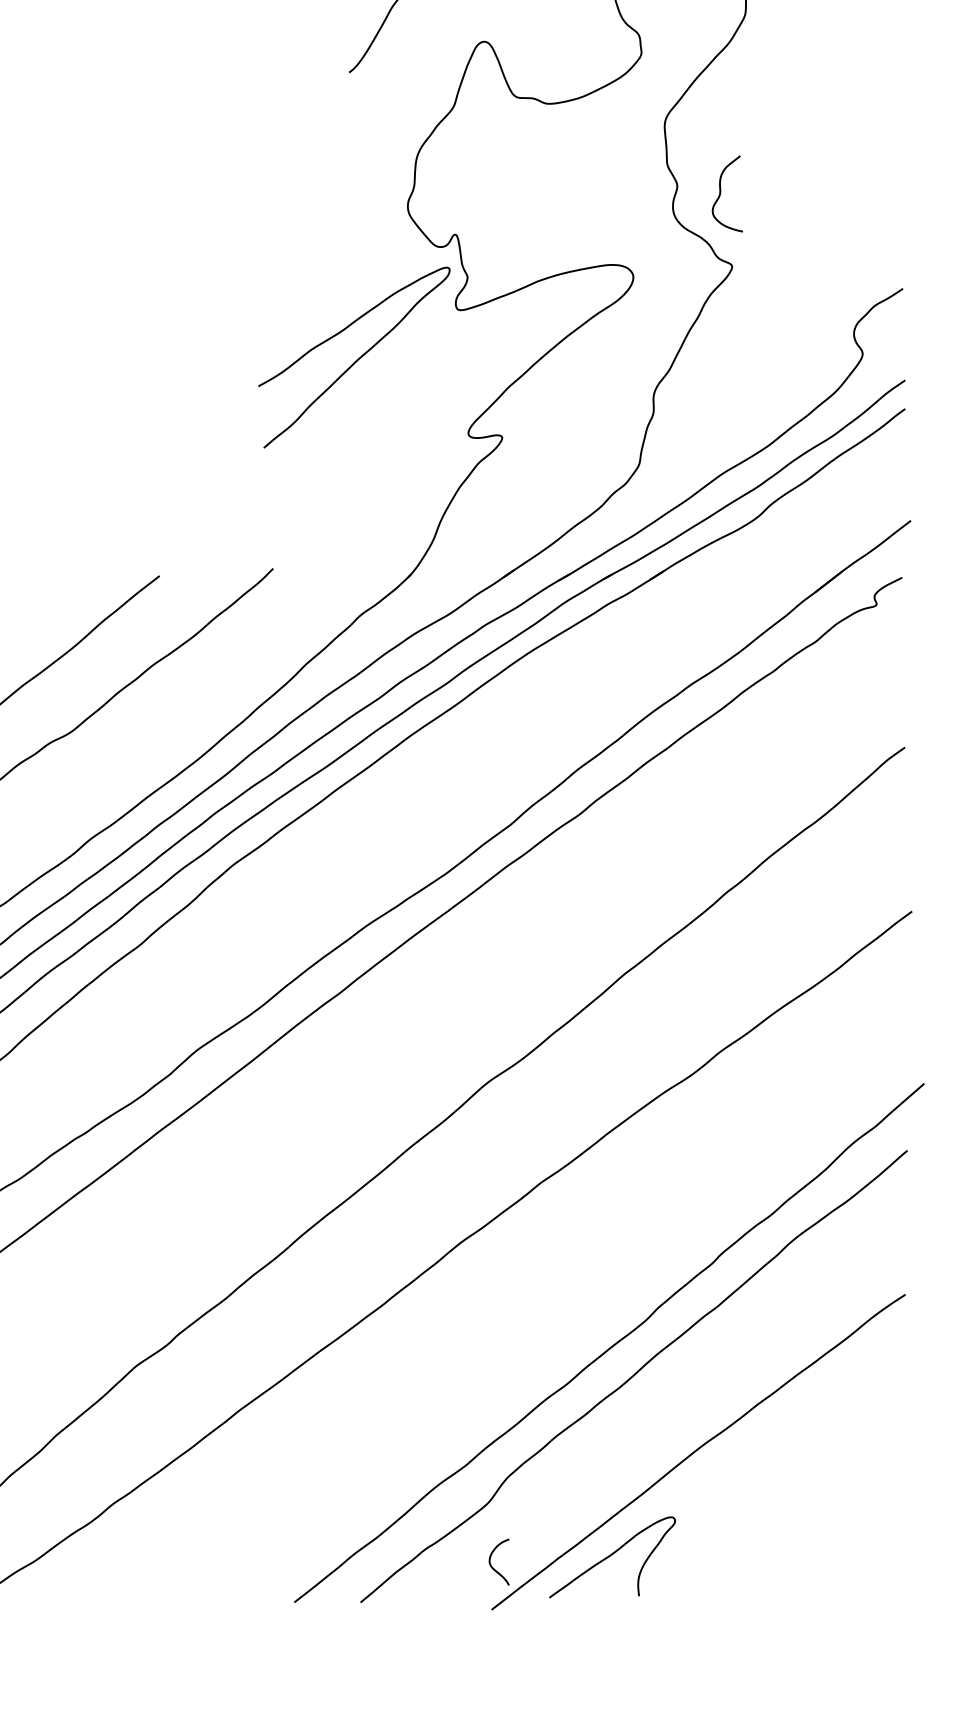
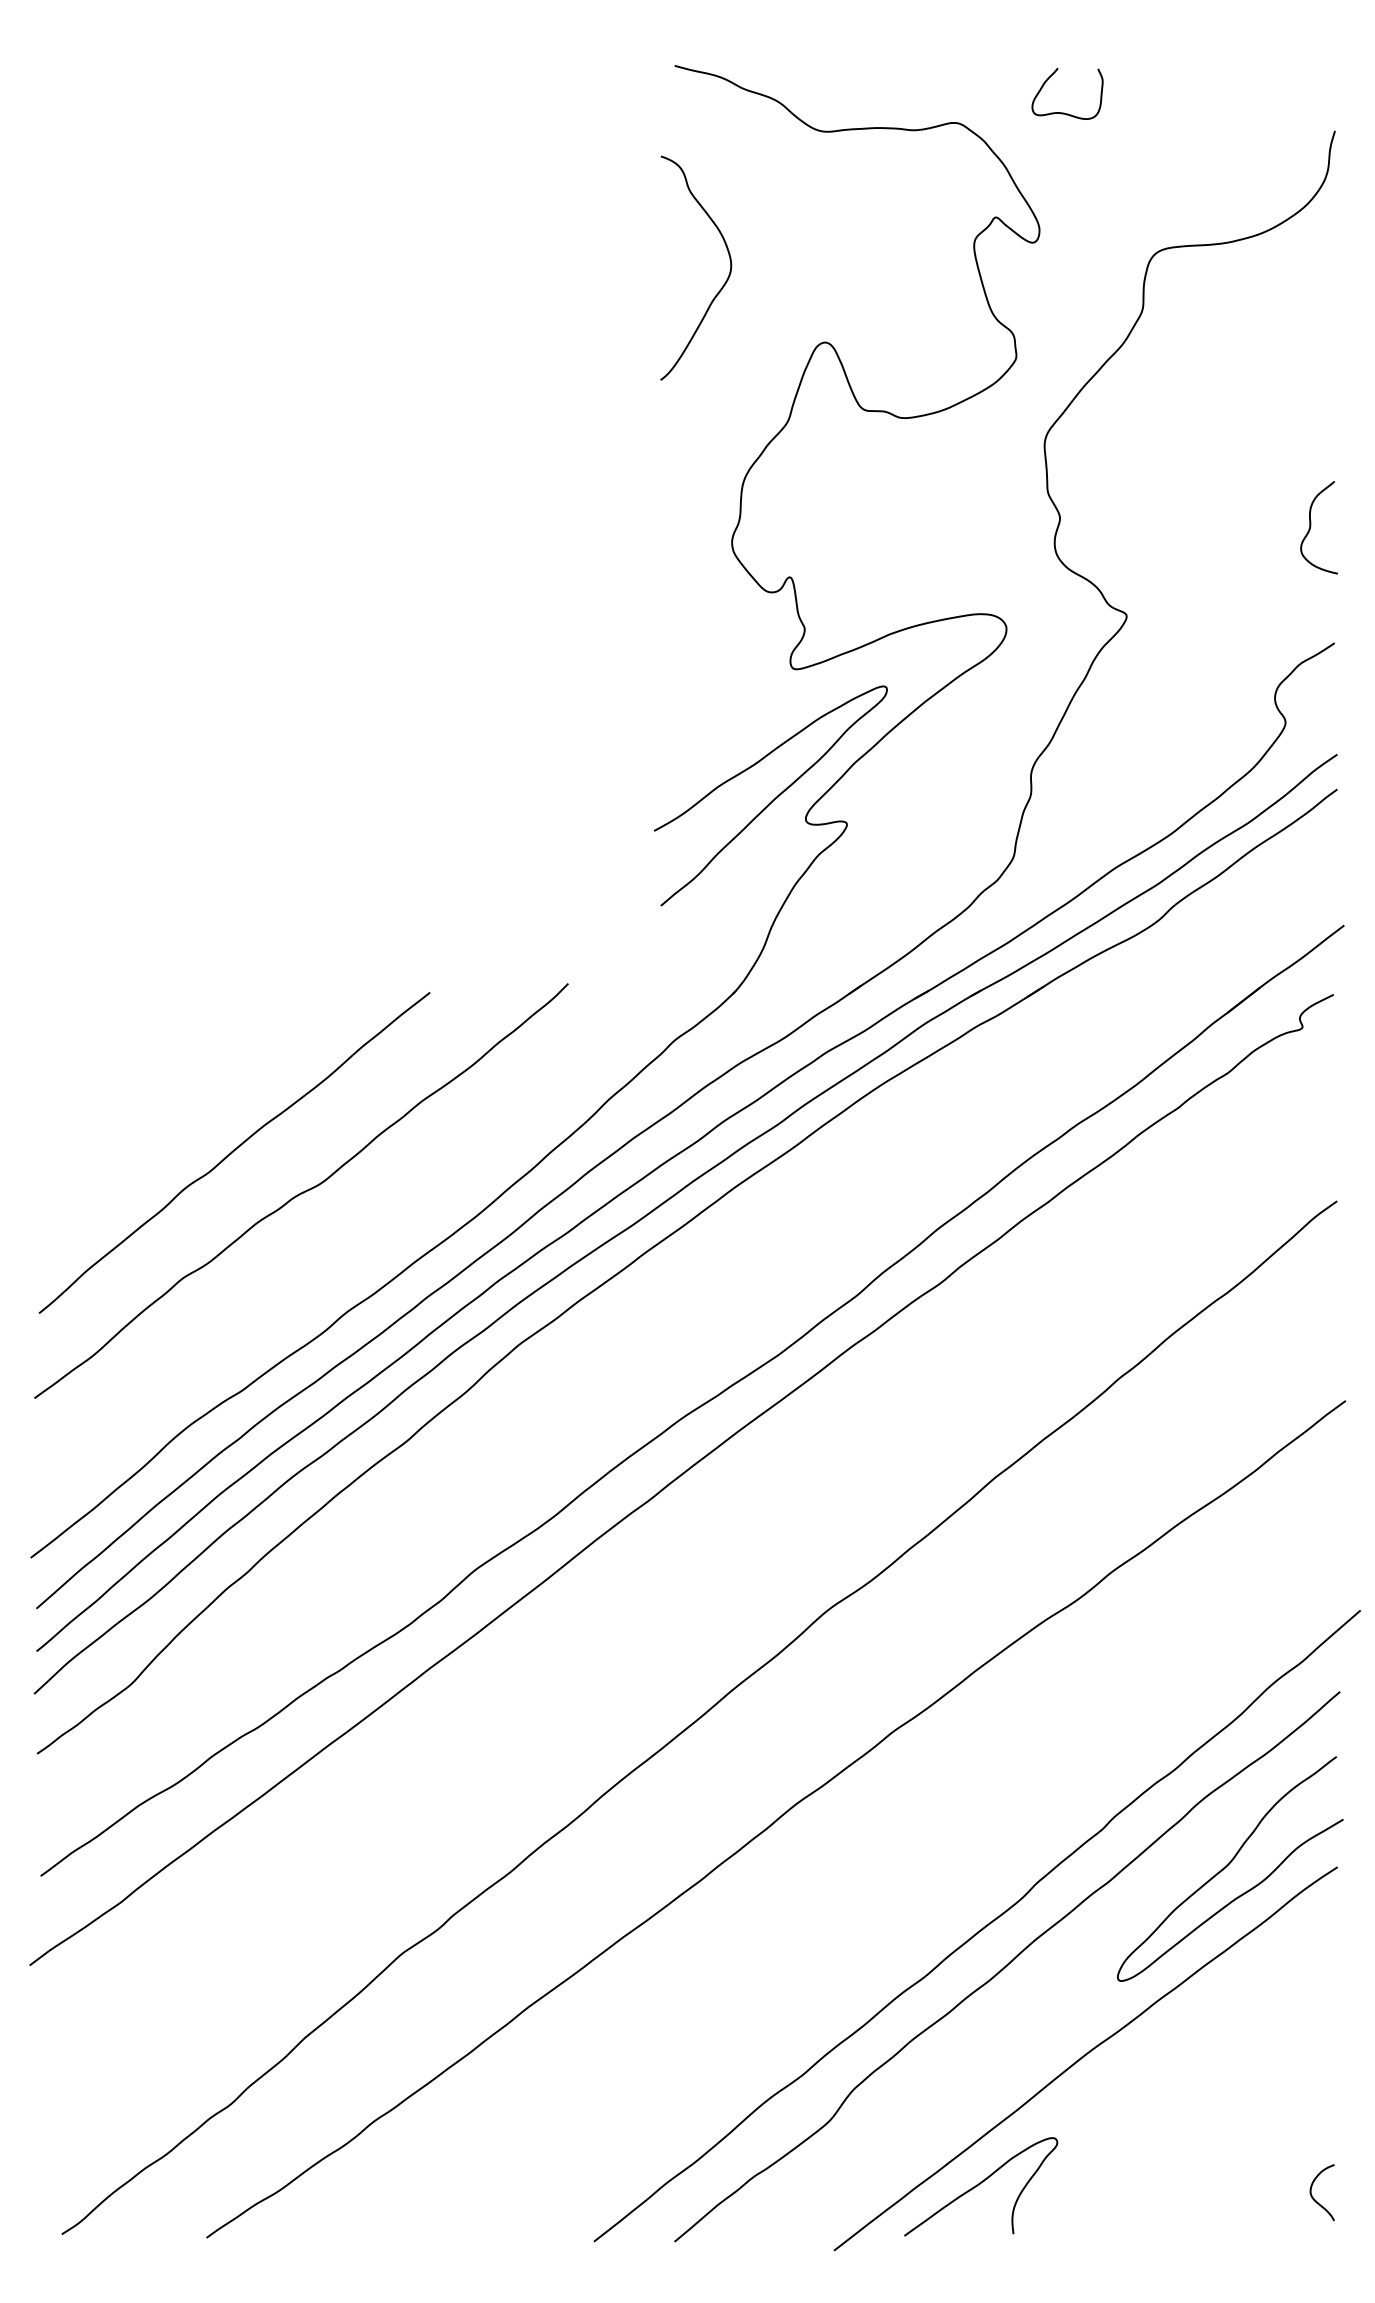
curve: (721, 192) -> (1311, 526), moved
curve: (357, 359) -> (774, 798), moved
curve: (815, 1293) -> (1228, 1865), added
curve: (492, 1566) -> (1314, 2198), moved

